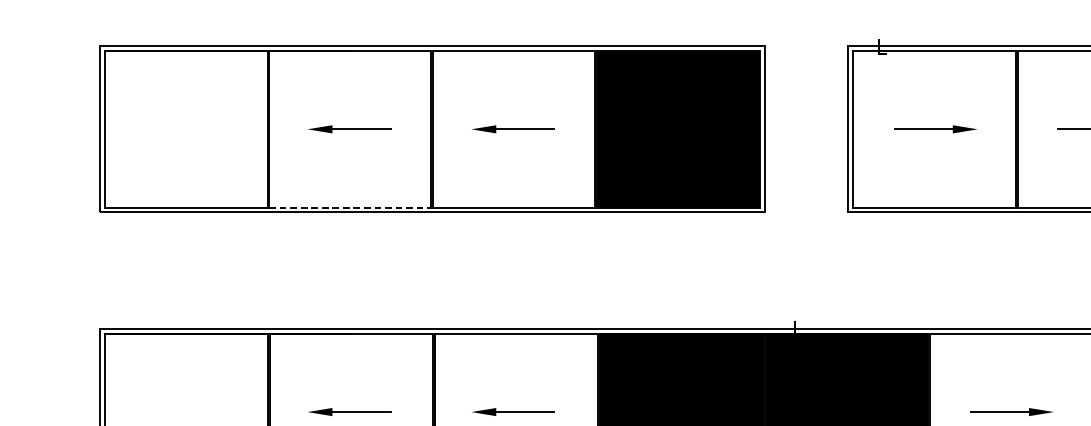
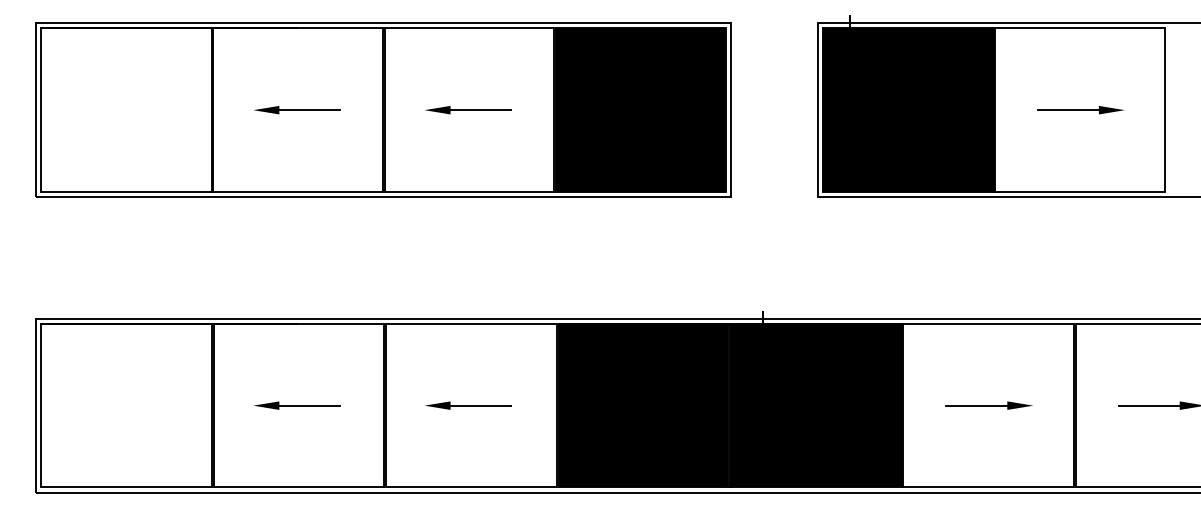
fill: (934, 128) -> (908, 109), added
line: (350, 207) -> (298, 191), dashed -> solid

